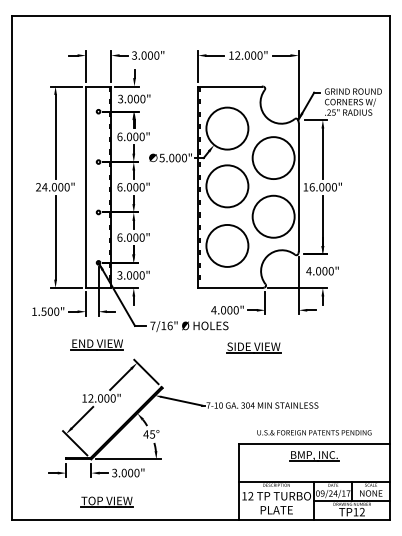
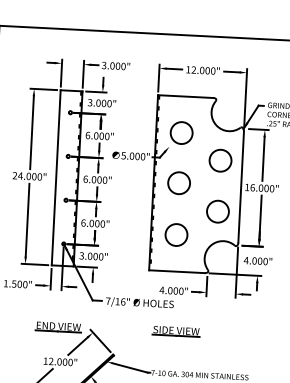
circle: (227, 128) -> (181, 132), size x0.6
circle: (273, 158) -> (220, 161), size x0.6
circle: (227, 186) -> (179, 183), size x0.6
circle: (273, 216) -> (217, 211), size x0.6
circle: (227, 245) -> (176, 234), size x0.6
part: (96, 344) -> (57, 327), moved
part: (253, 347) -> (176, 331), moved

